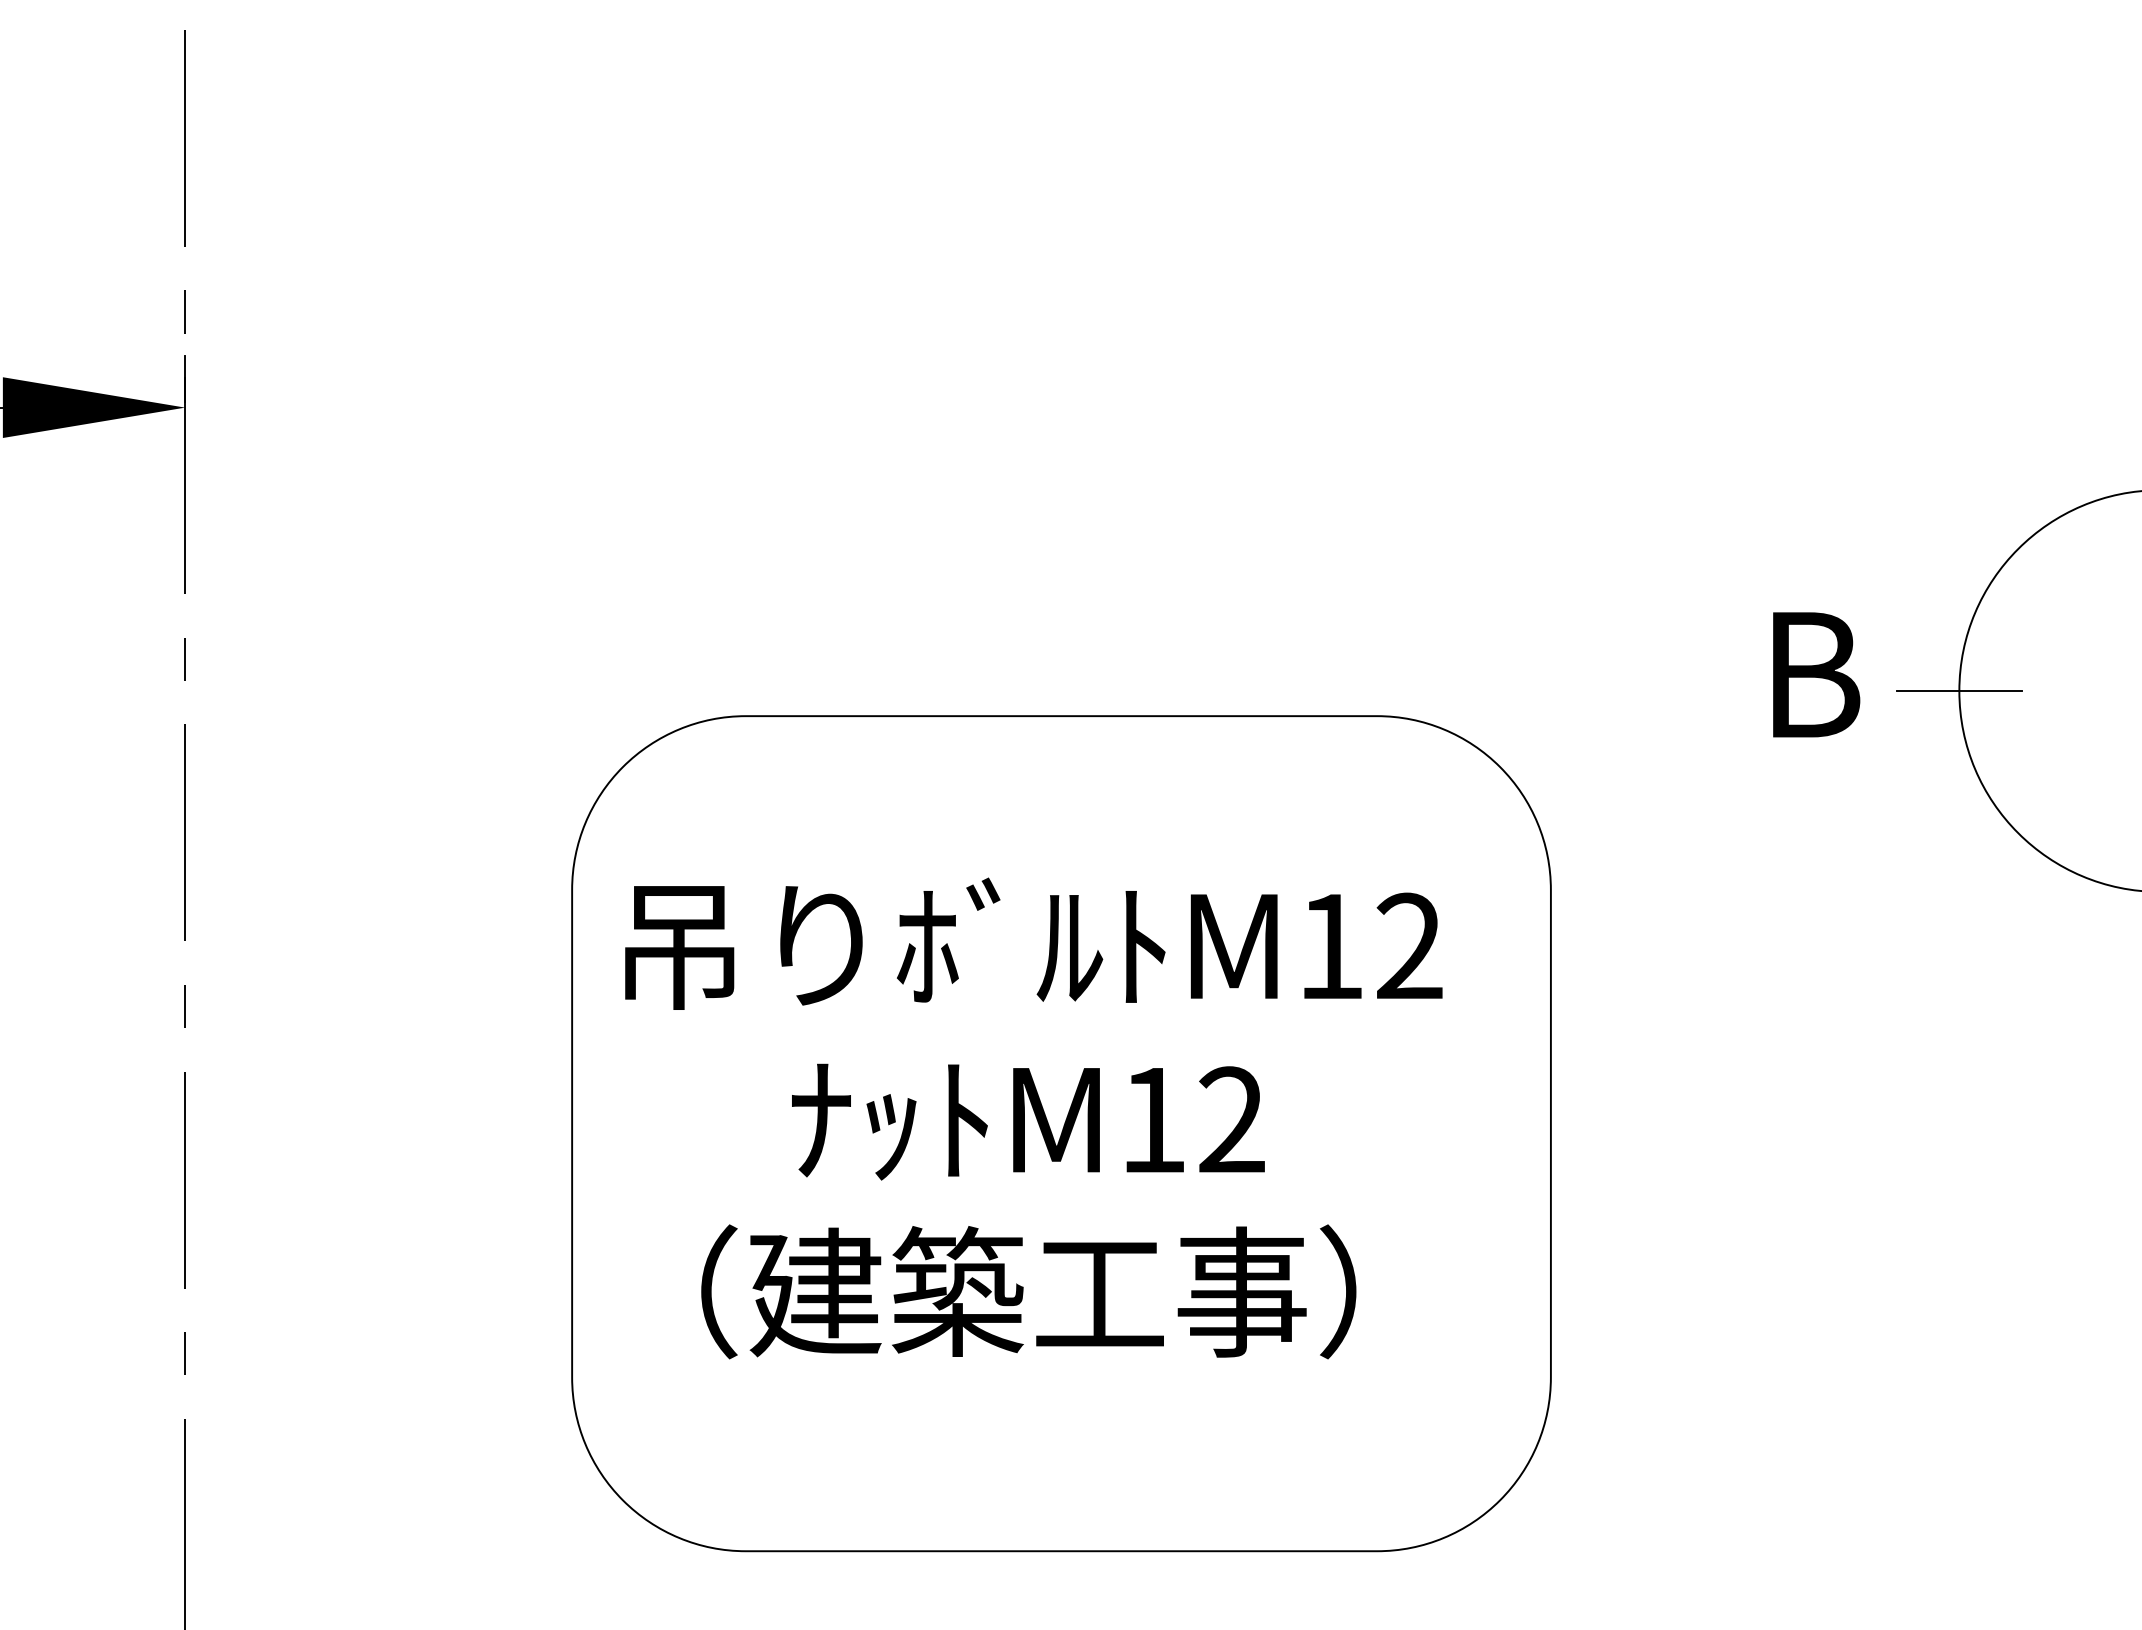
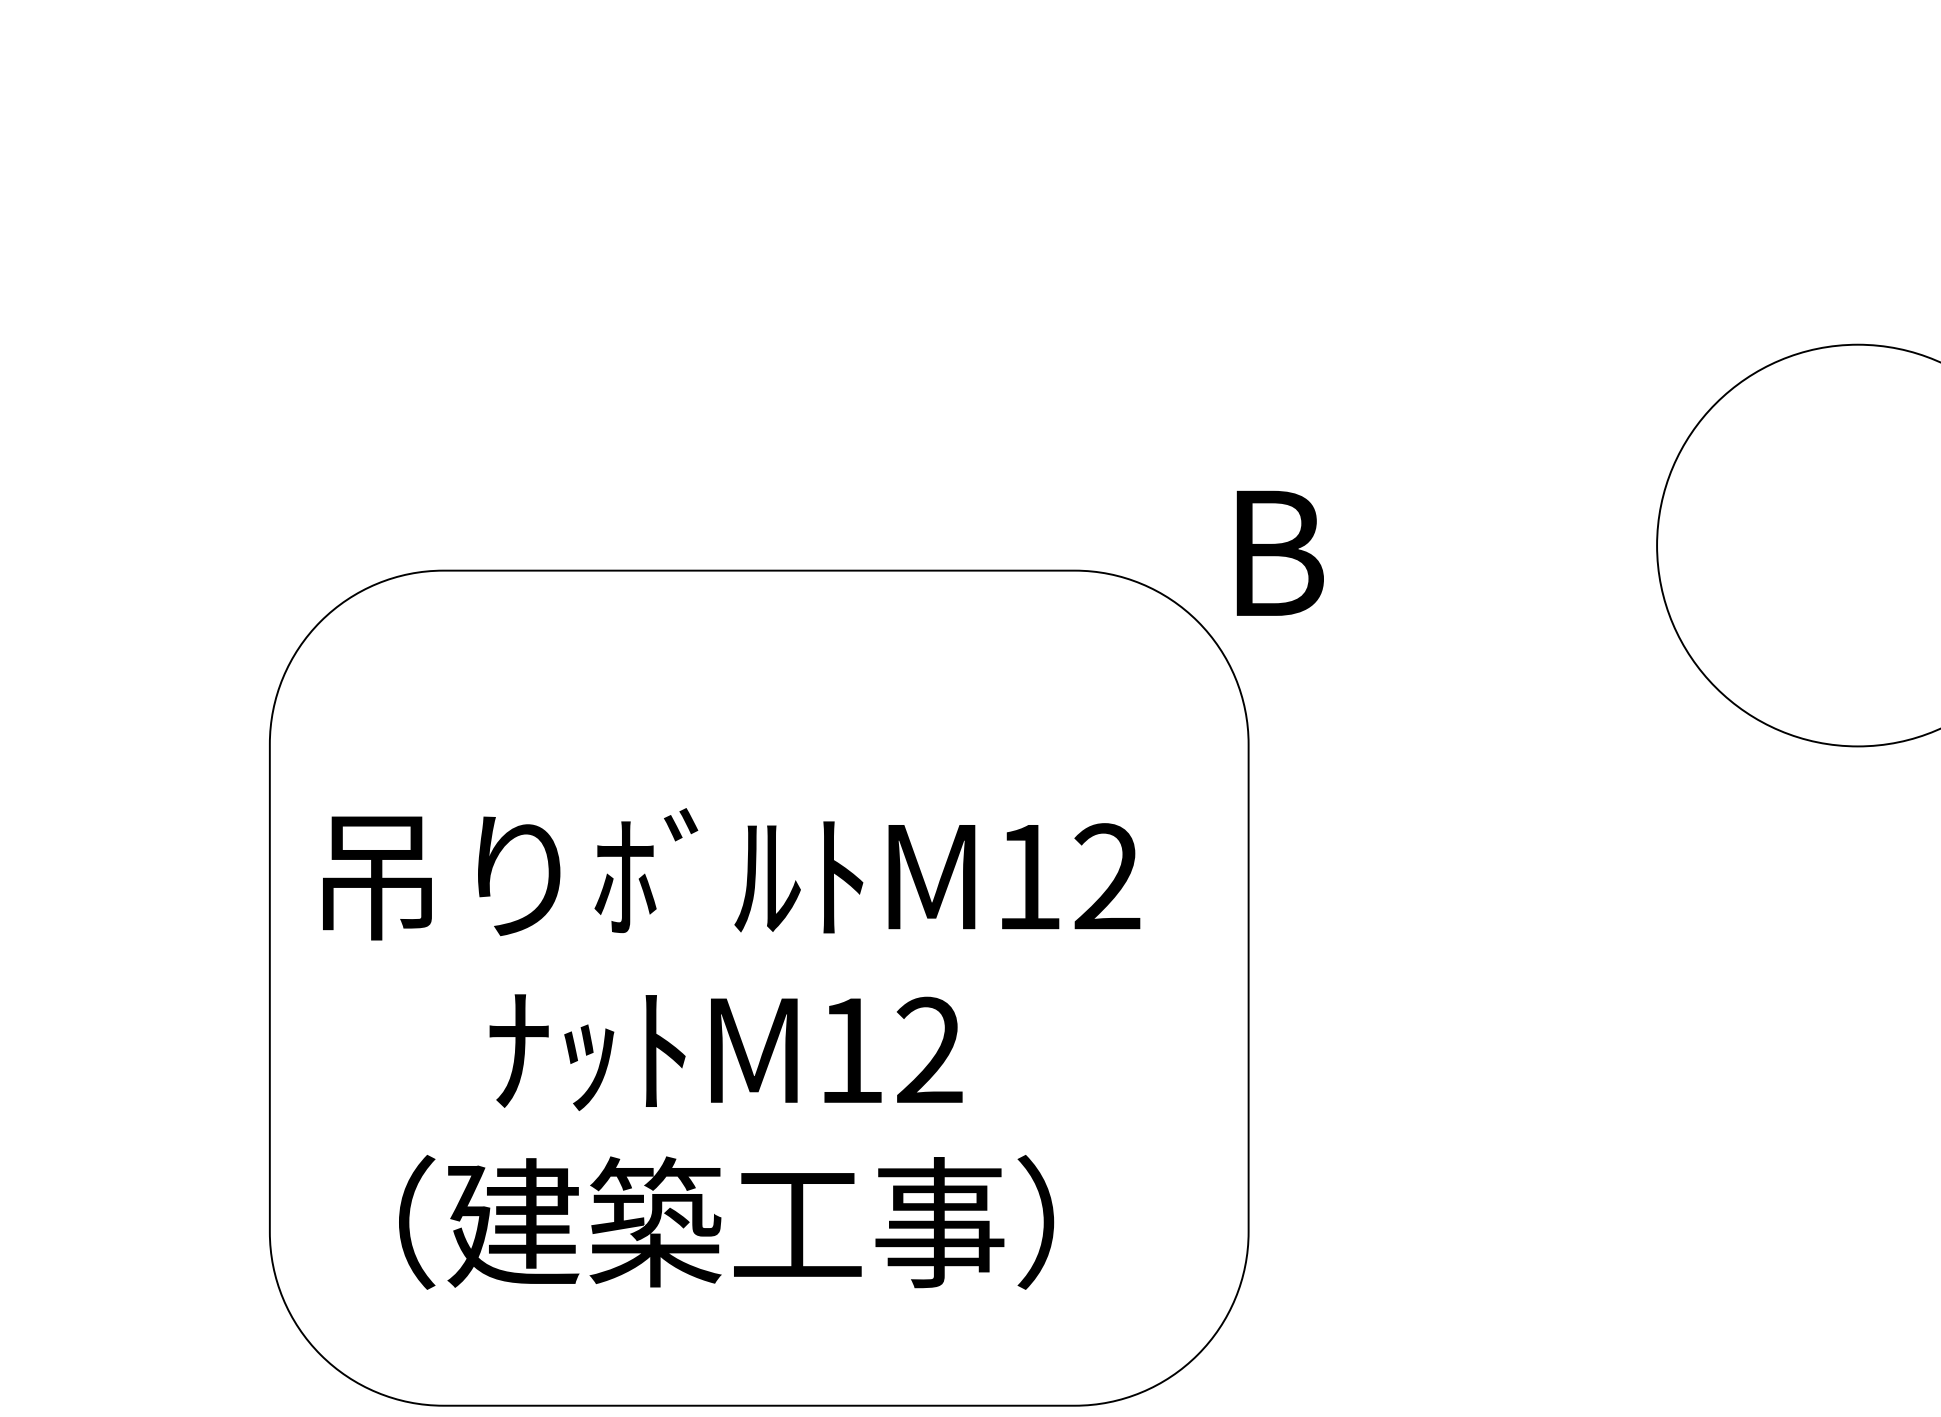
text: (1816, 674) -> (1280, 552), moved
line: (1958, 691) -> (1656, 545), removed
text: (1033, 1118) -> (731, 1048), moved

